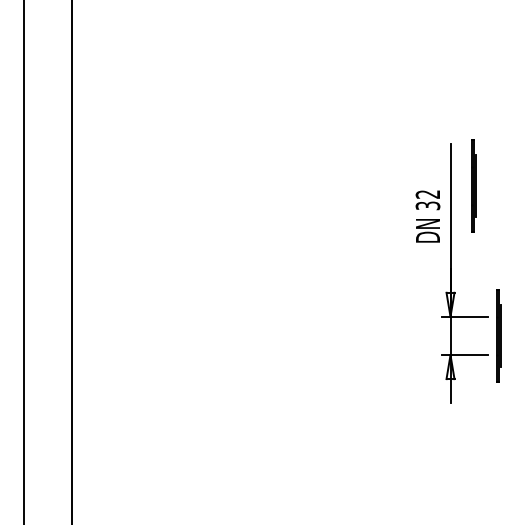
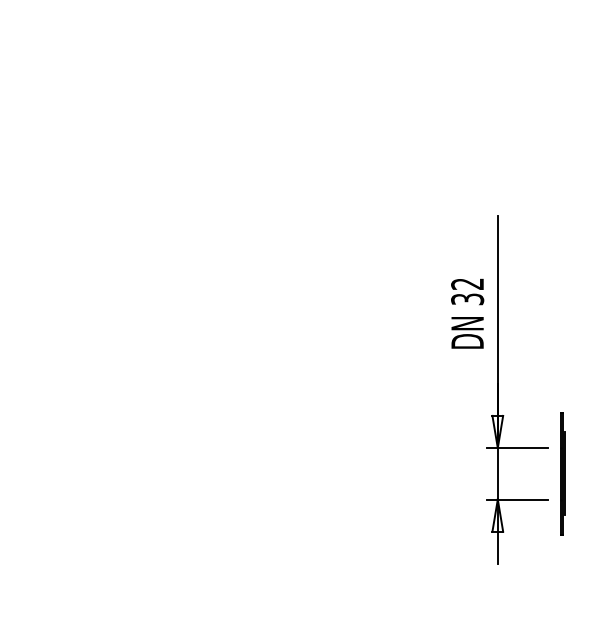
part: (473, 185) -> (528, 272), removed

